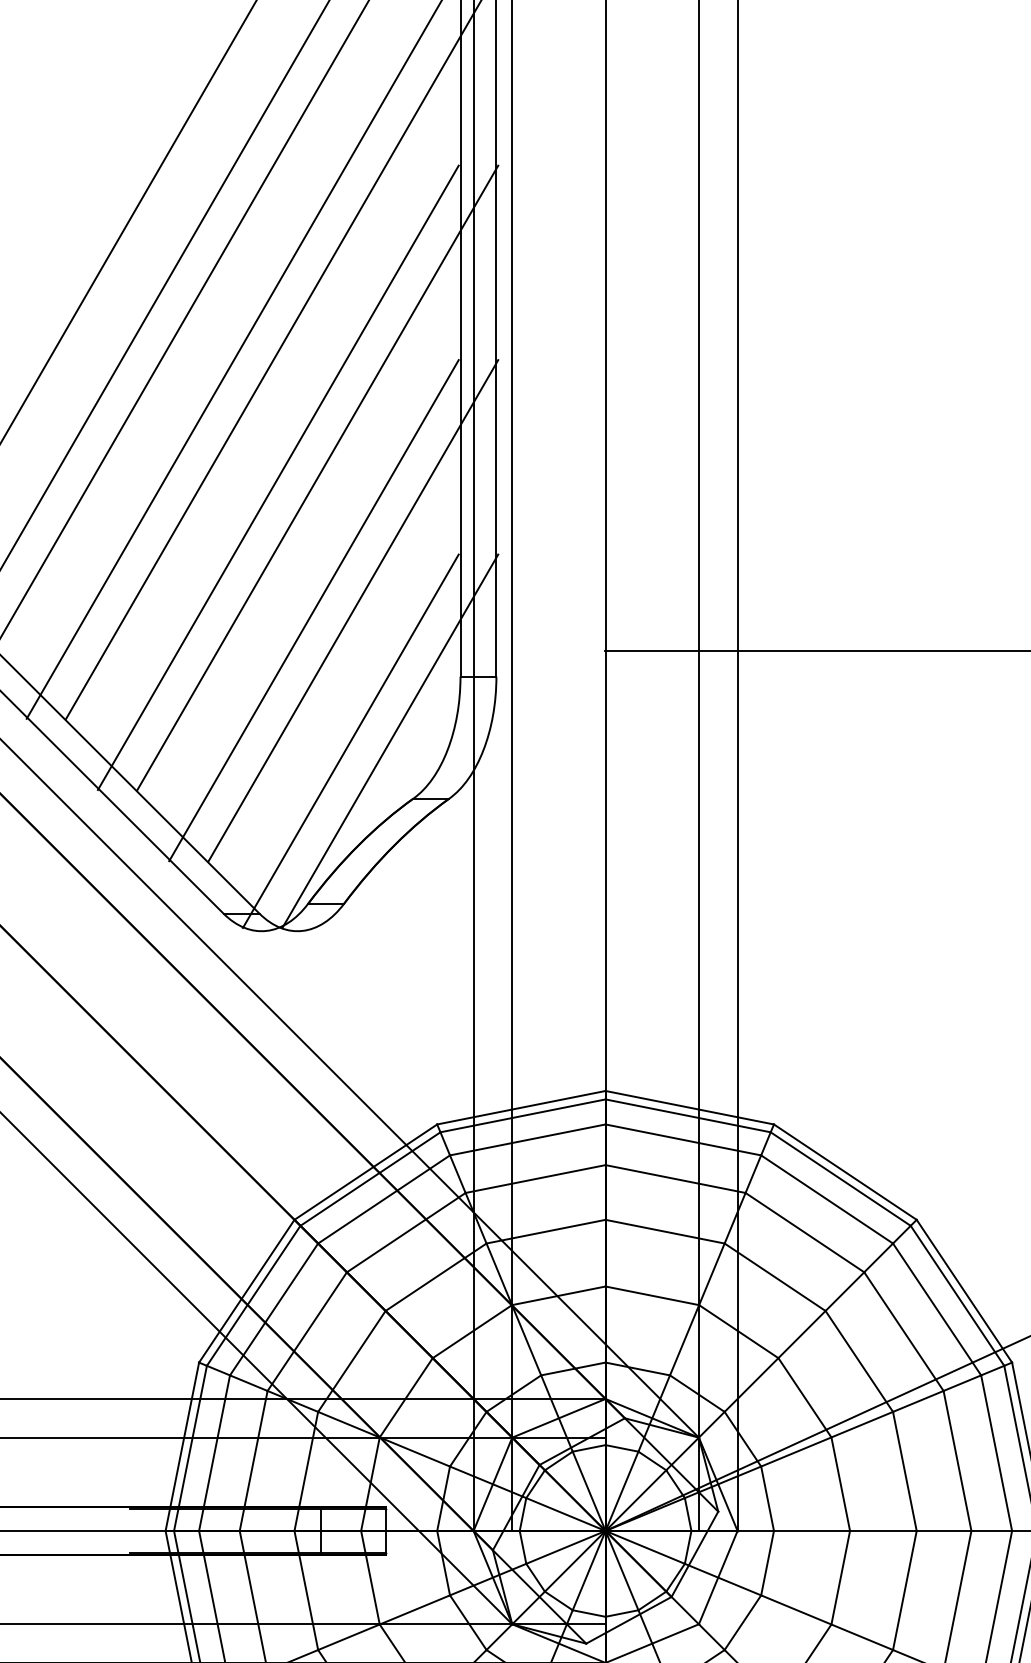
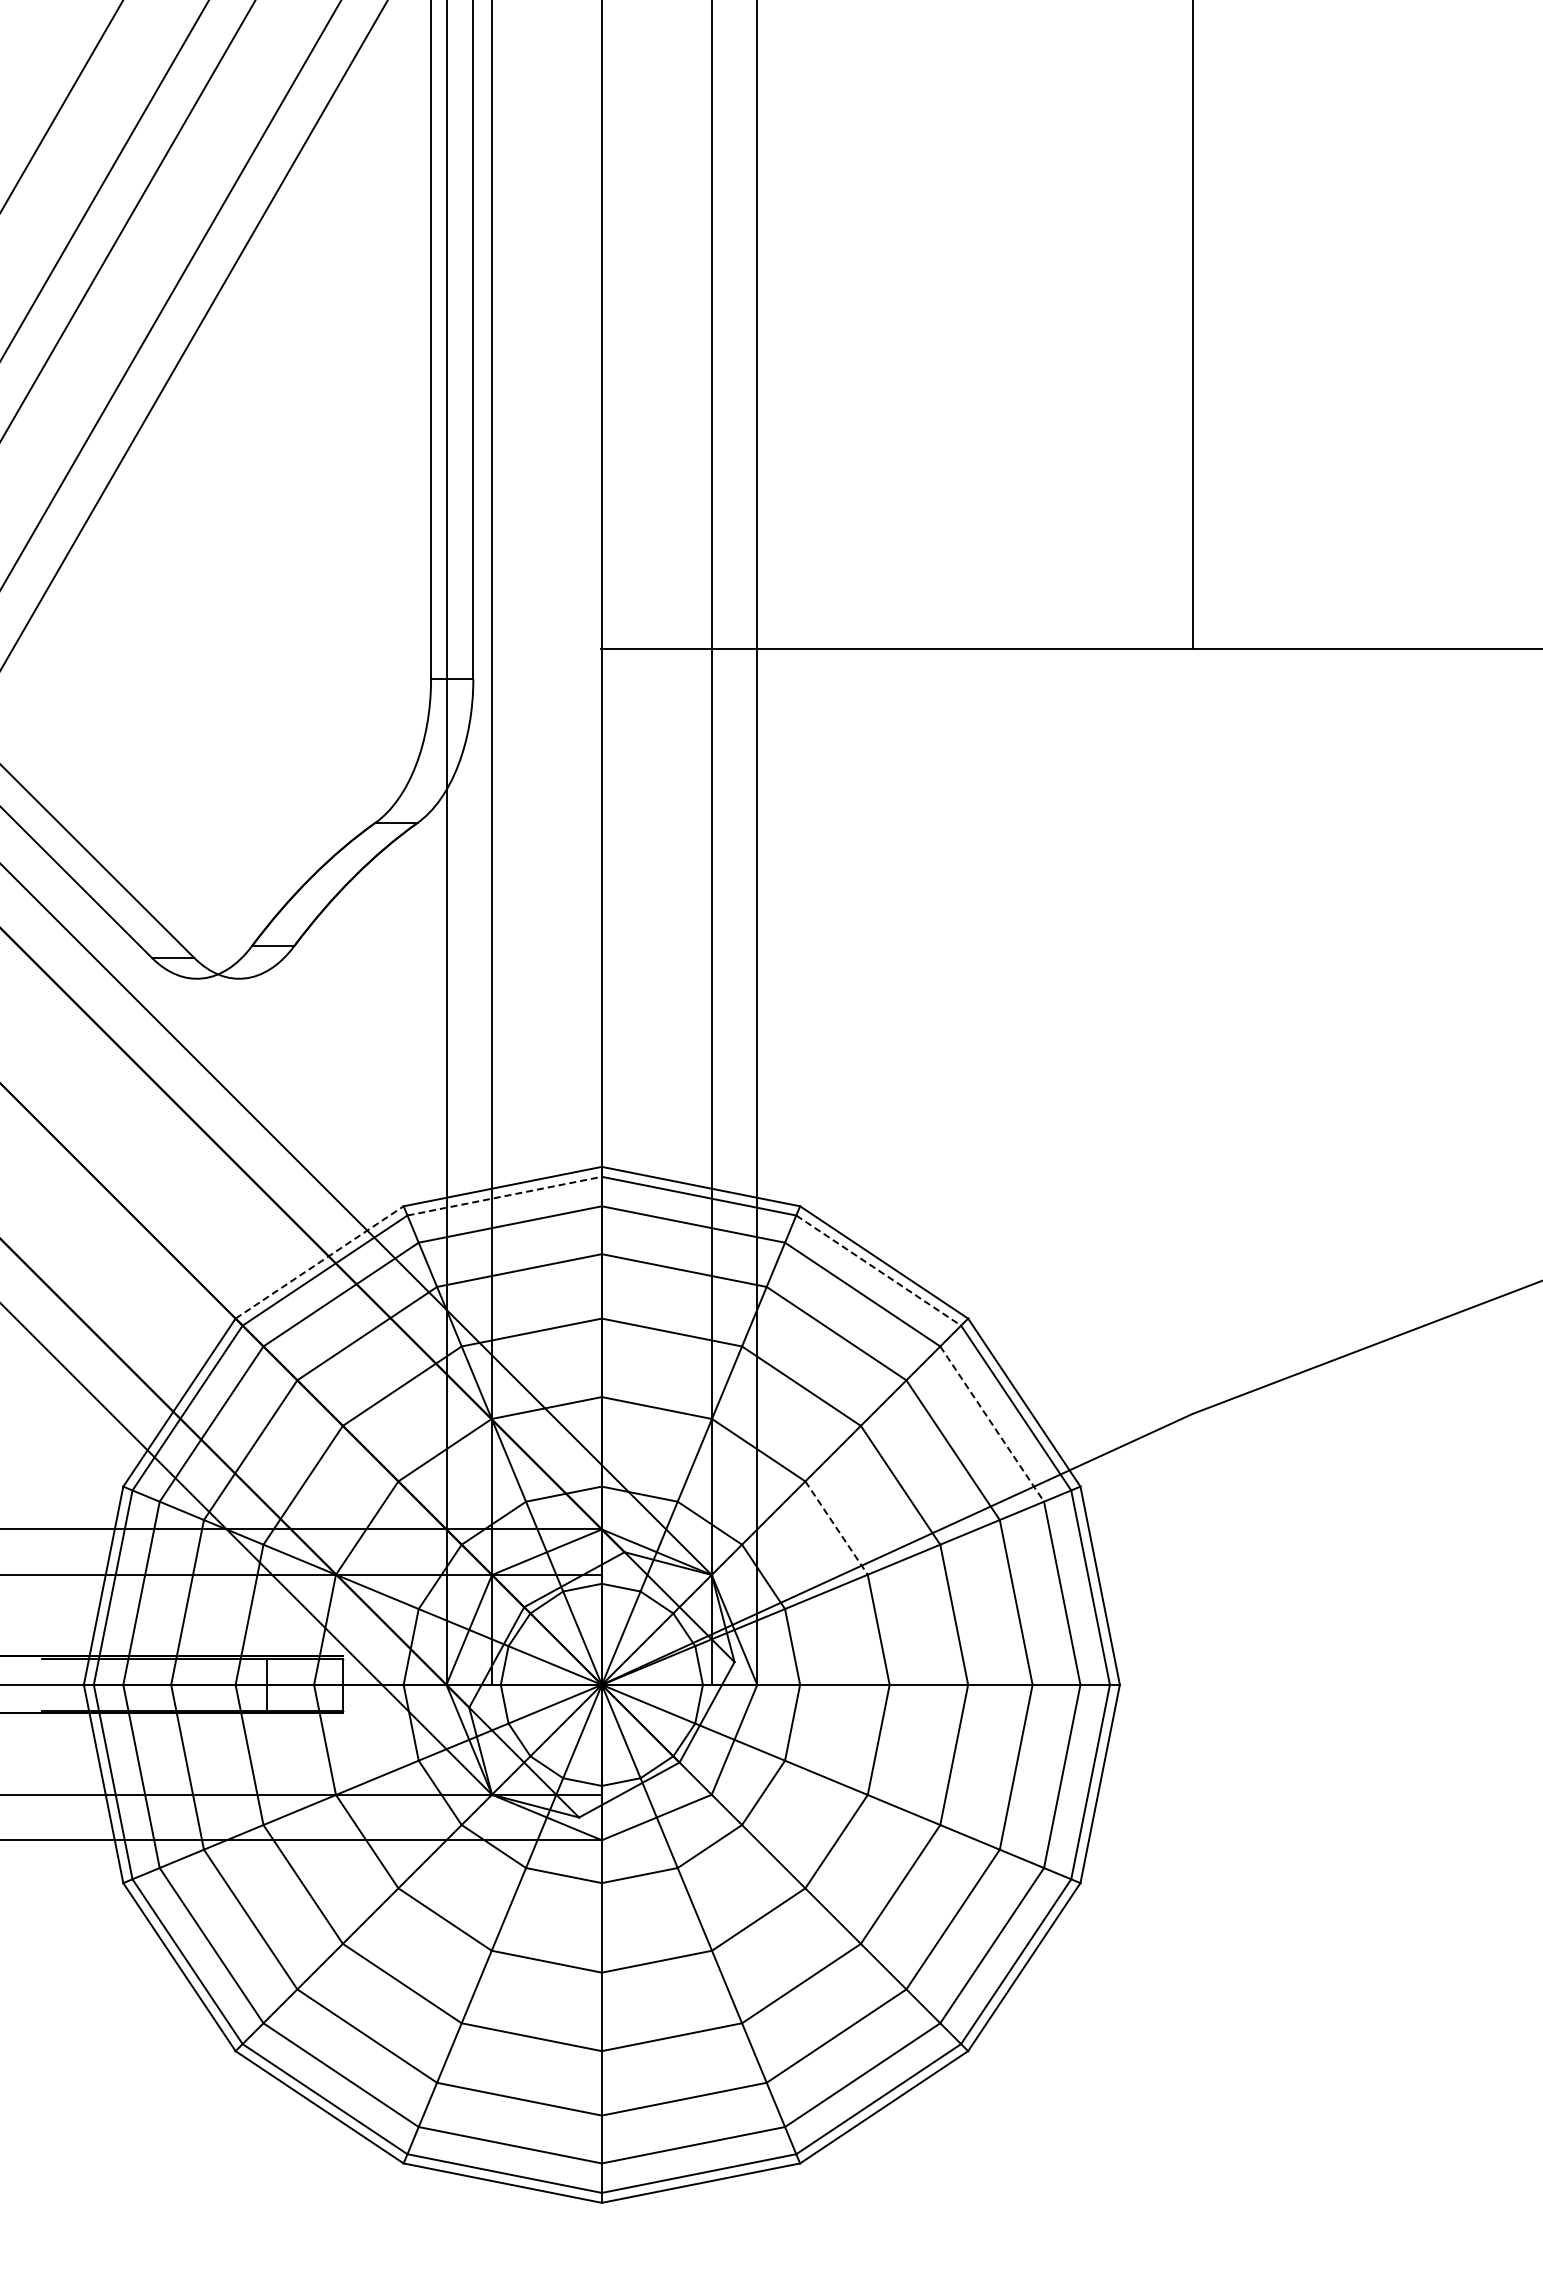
line: (278, 477) -> (216, 444), removed
line: (317, 477) -> (262, 444), removed
line: (313, 610) -> (258, 601), removed
line: (352, 610) -> (304, 601), removed
line: (350, 740) -> (301, 754), removed
line: (390, 740) -> (348, 754), removed
line: (523, 1116) -> (505, 1196), solid -> dashed
line: (366, 1172) -> (320, 1262), solid -> dashed
line: (841, 1178) -> (879, 1270), solid -> dashed
line: (937, 1309) -> (992, 1424), solid -> dashed
line: (804, 1398) -> (836, 1528), solid -> dashed

